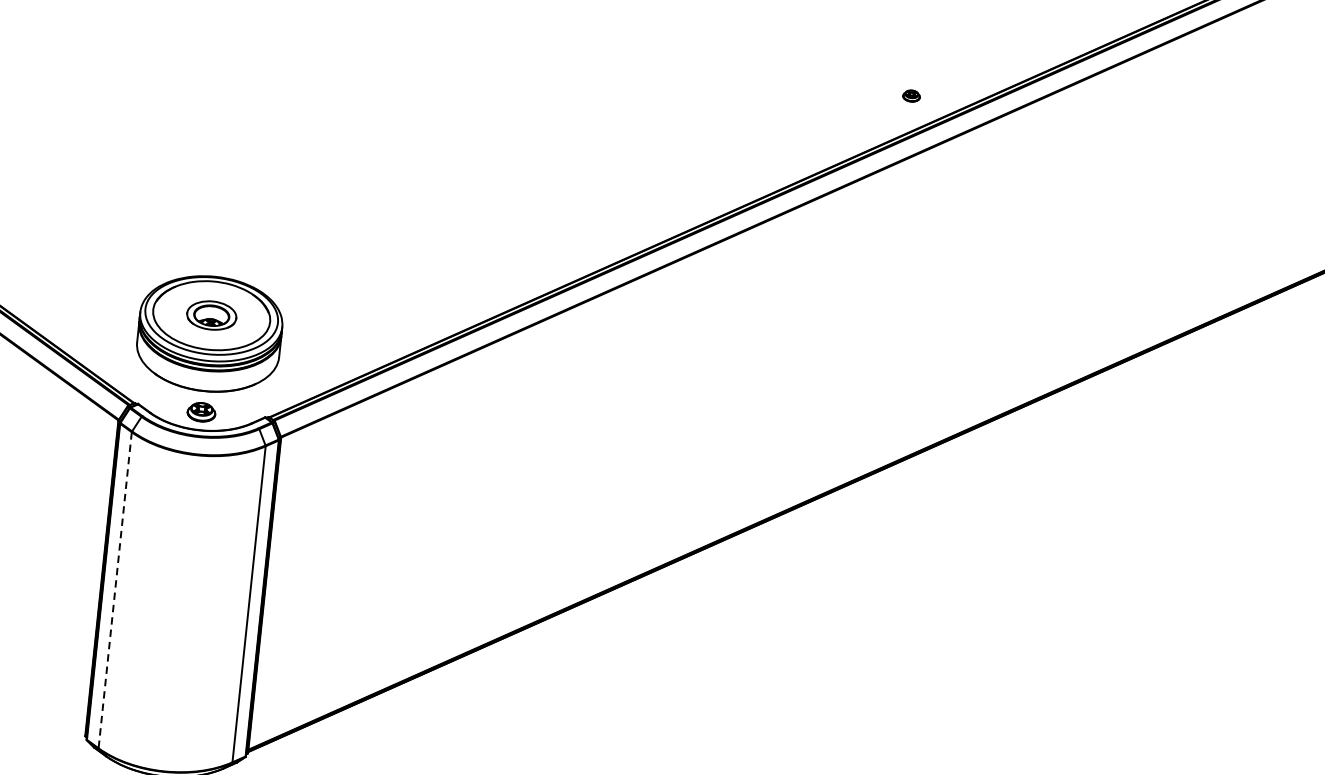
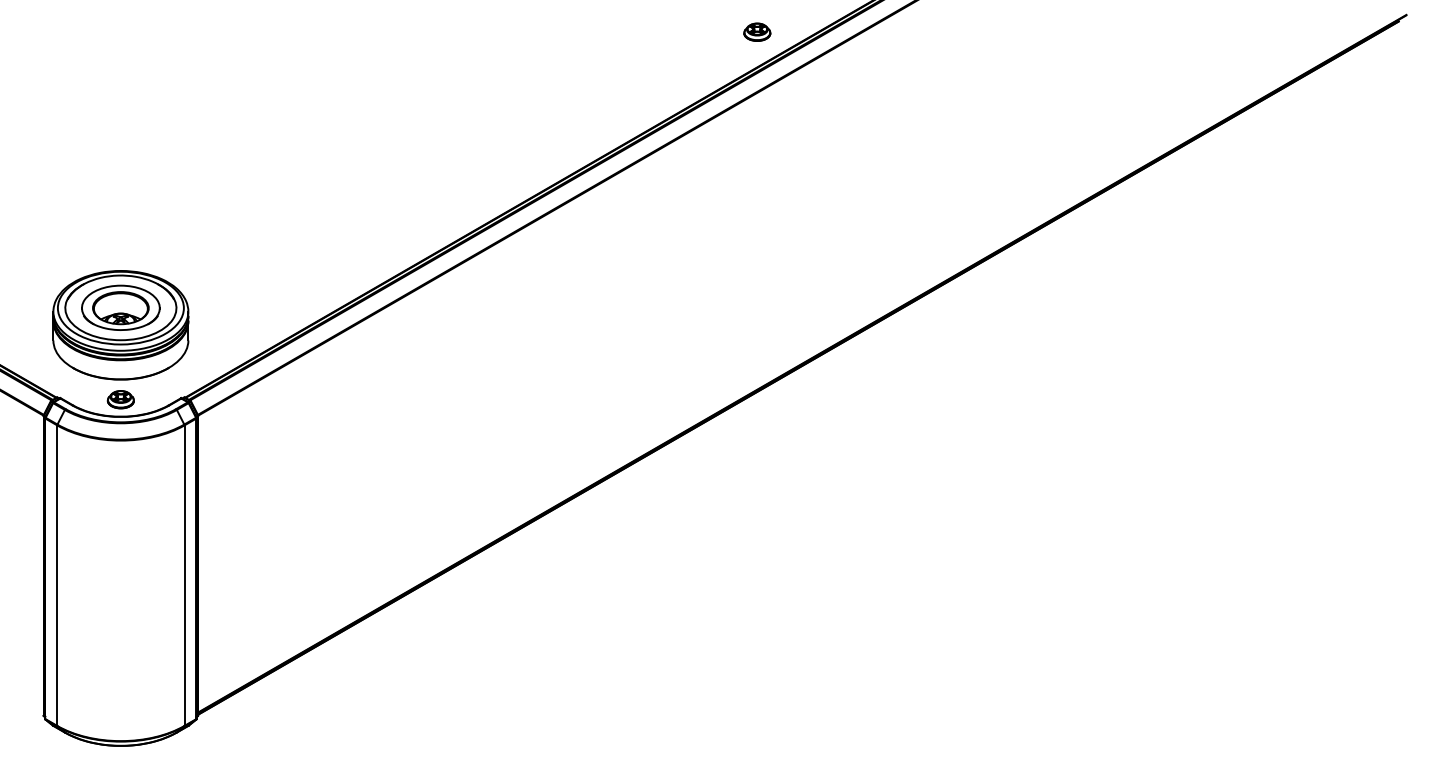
part: (911, 95) -> (757, 31), size x1.67
part: (211, 315) -> (120, 307), size x1.67
line: (115, 591) -> (57, 576), dashed -> solid

